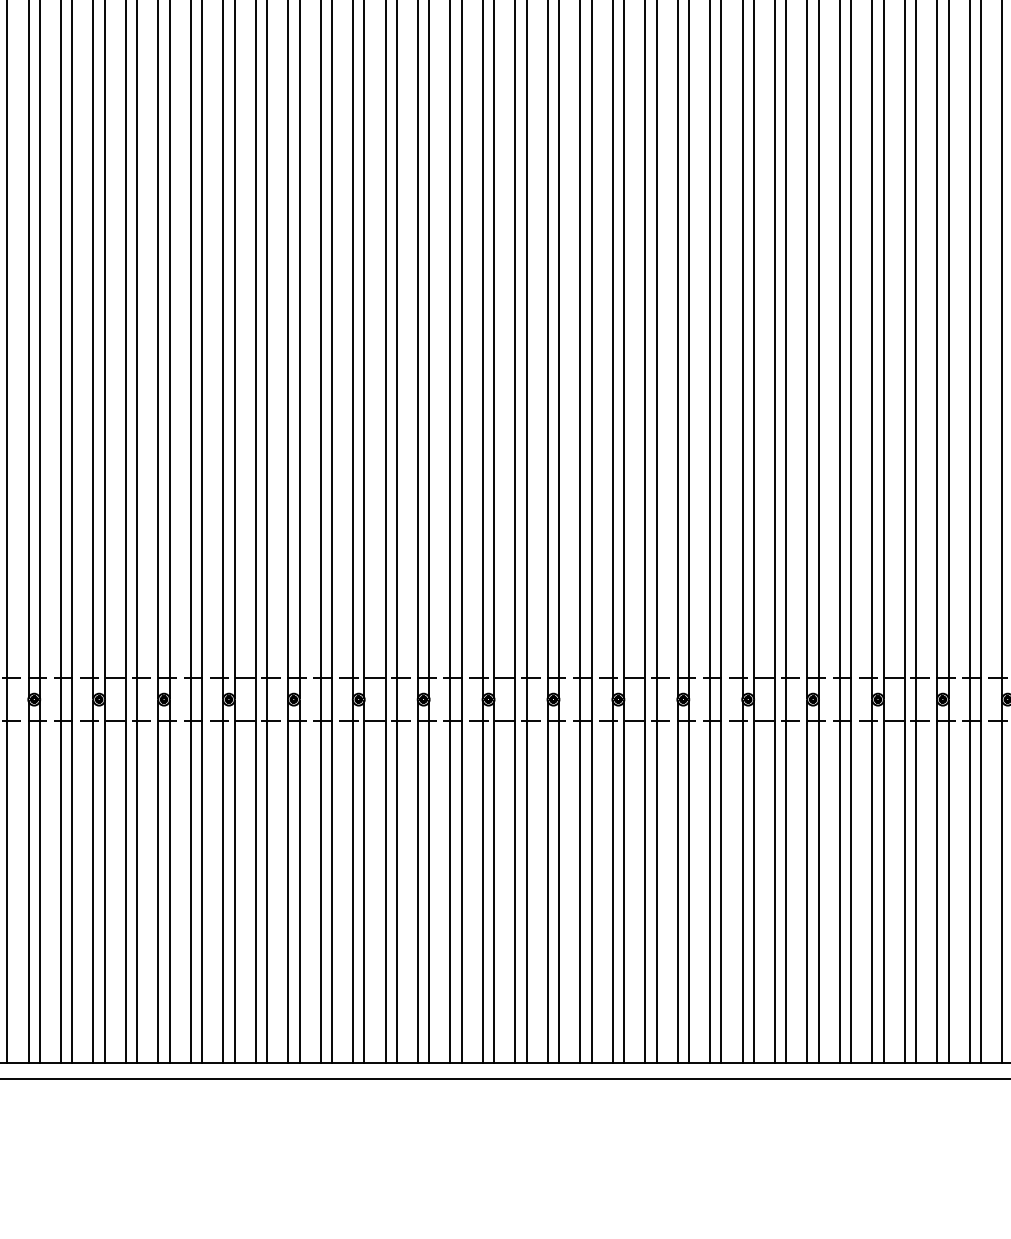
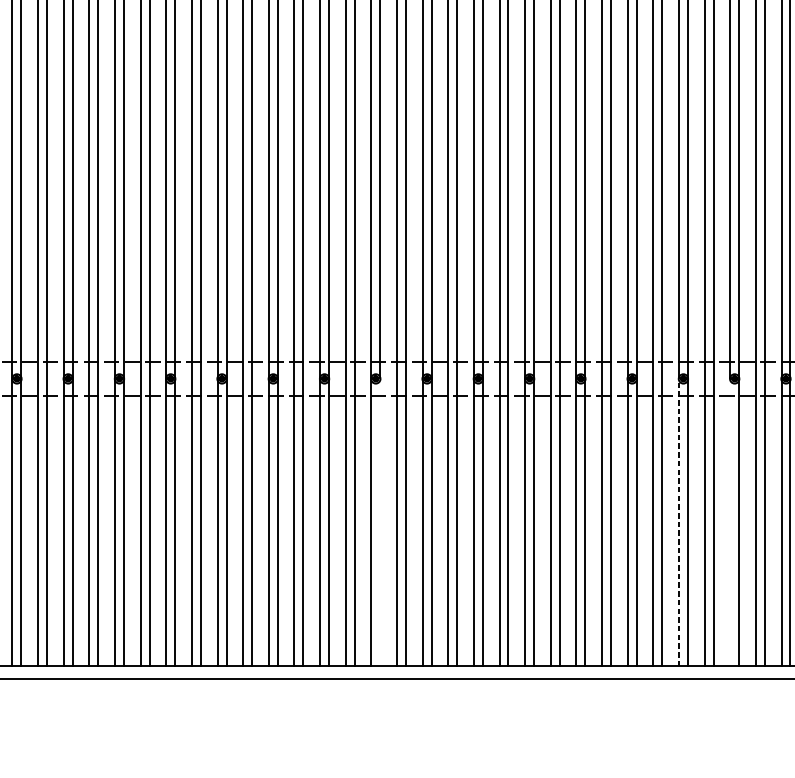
line: (937, 881) -> (679, 522), solid -> dashed
line: (559, 882) -> (380, 523), removed
line: (1002, 882) -> (730, 523), removed

